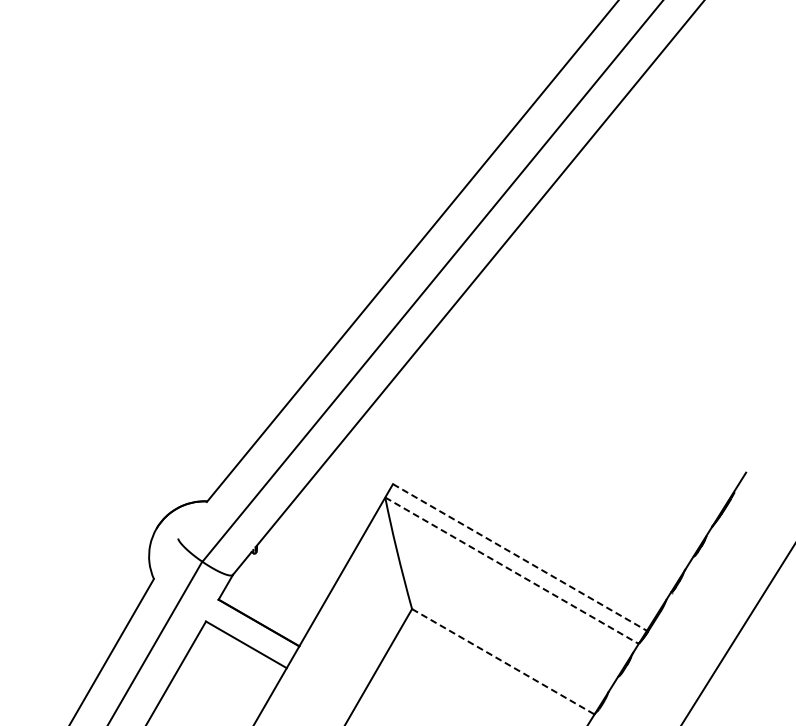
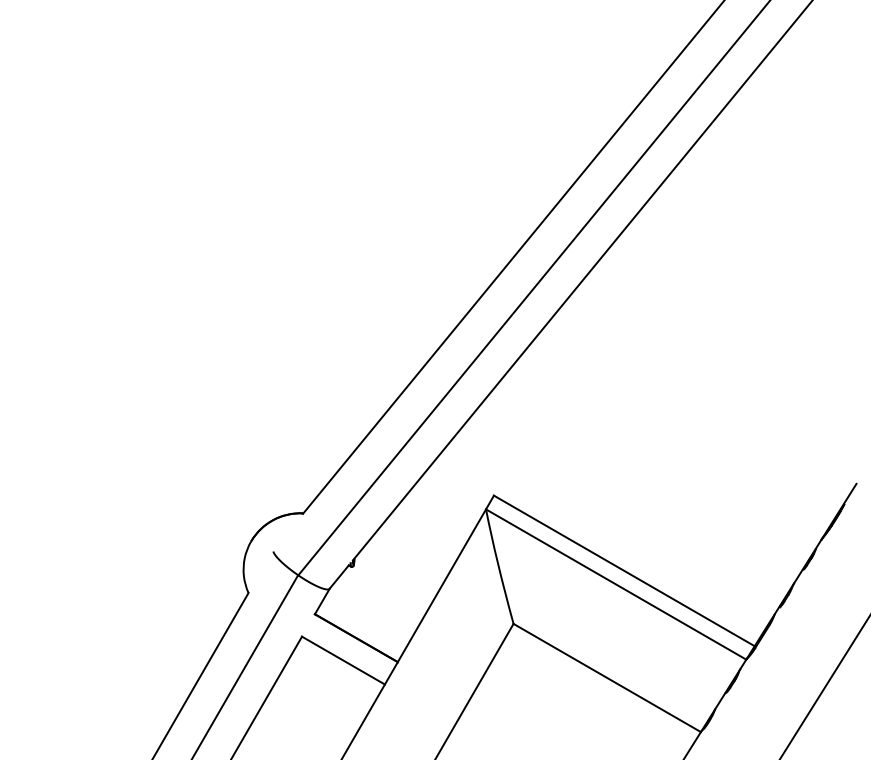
line: (520, 557) -> (624, 570), dashed -> solid
line: (512, 570) -> (616, 584), dashed -> solid
line: (503, 662) -> (607, 678), dashed -> solid

